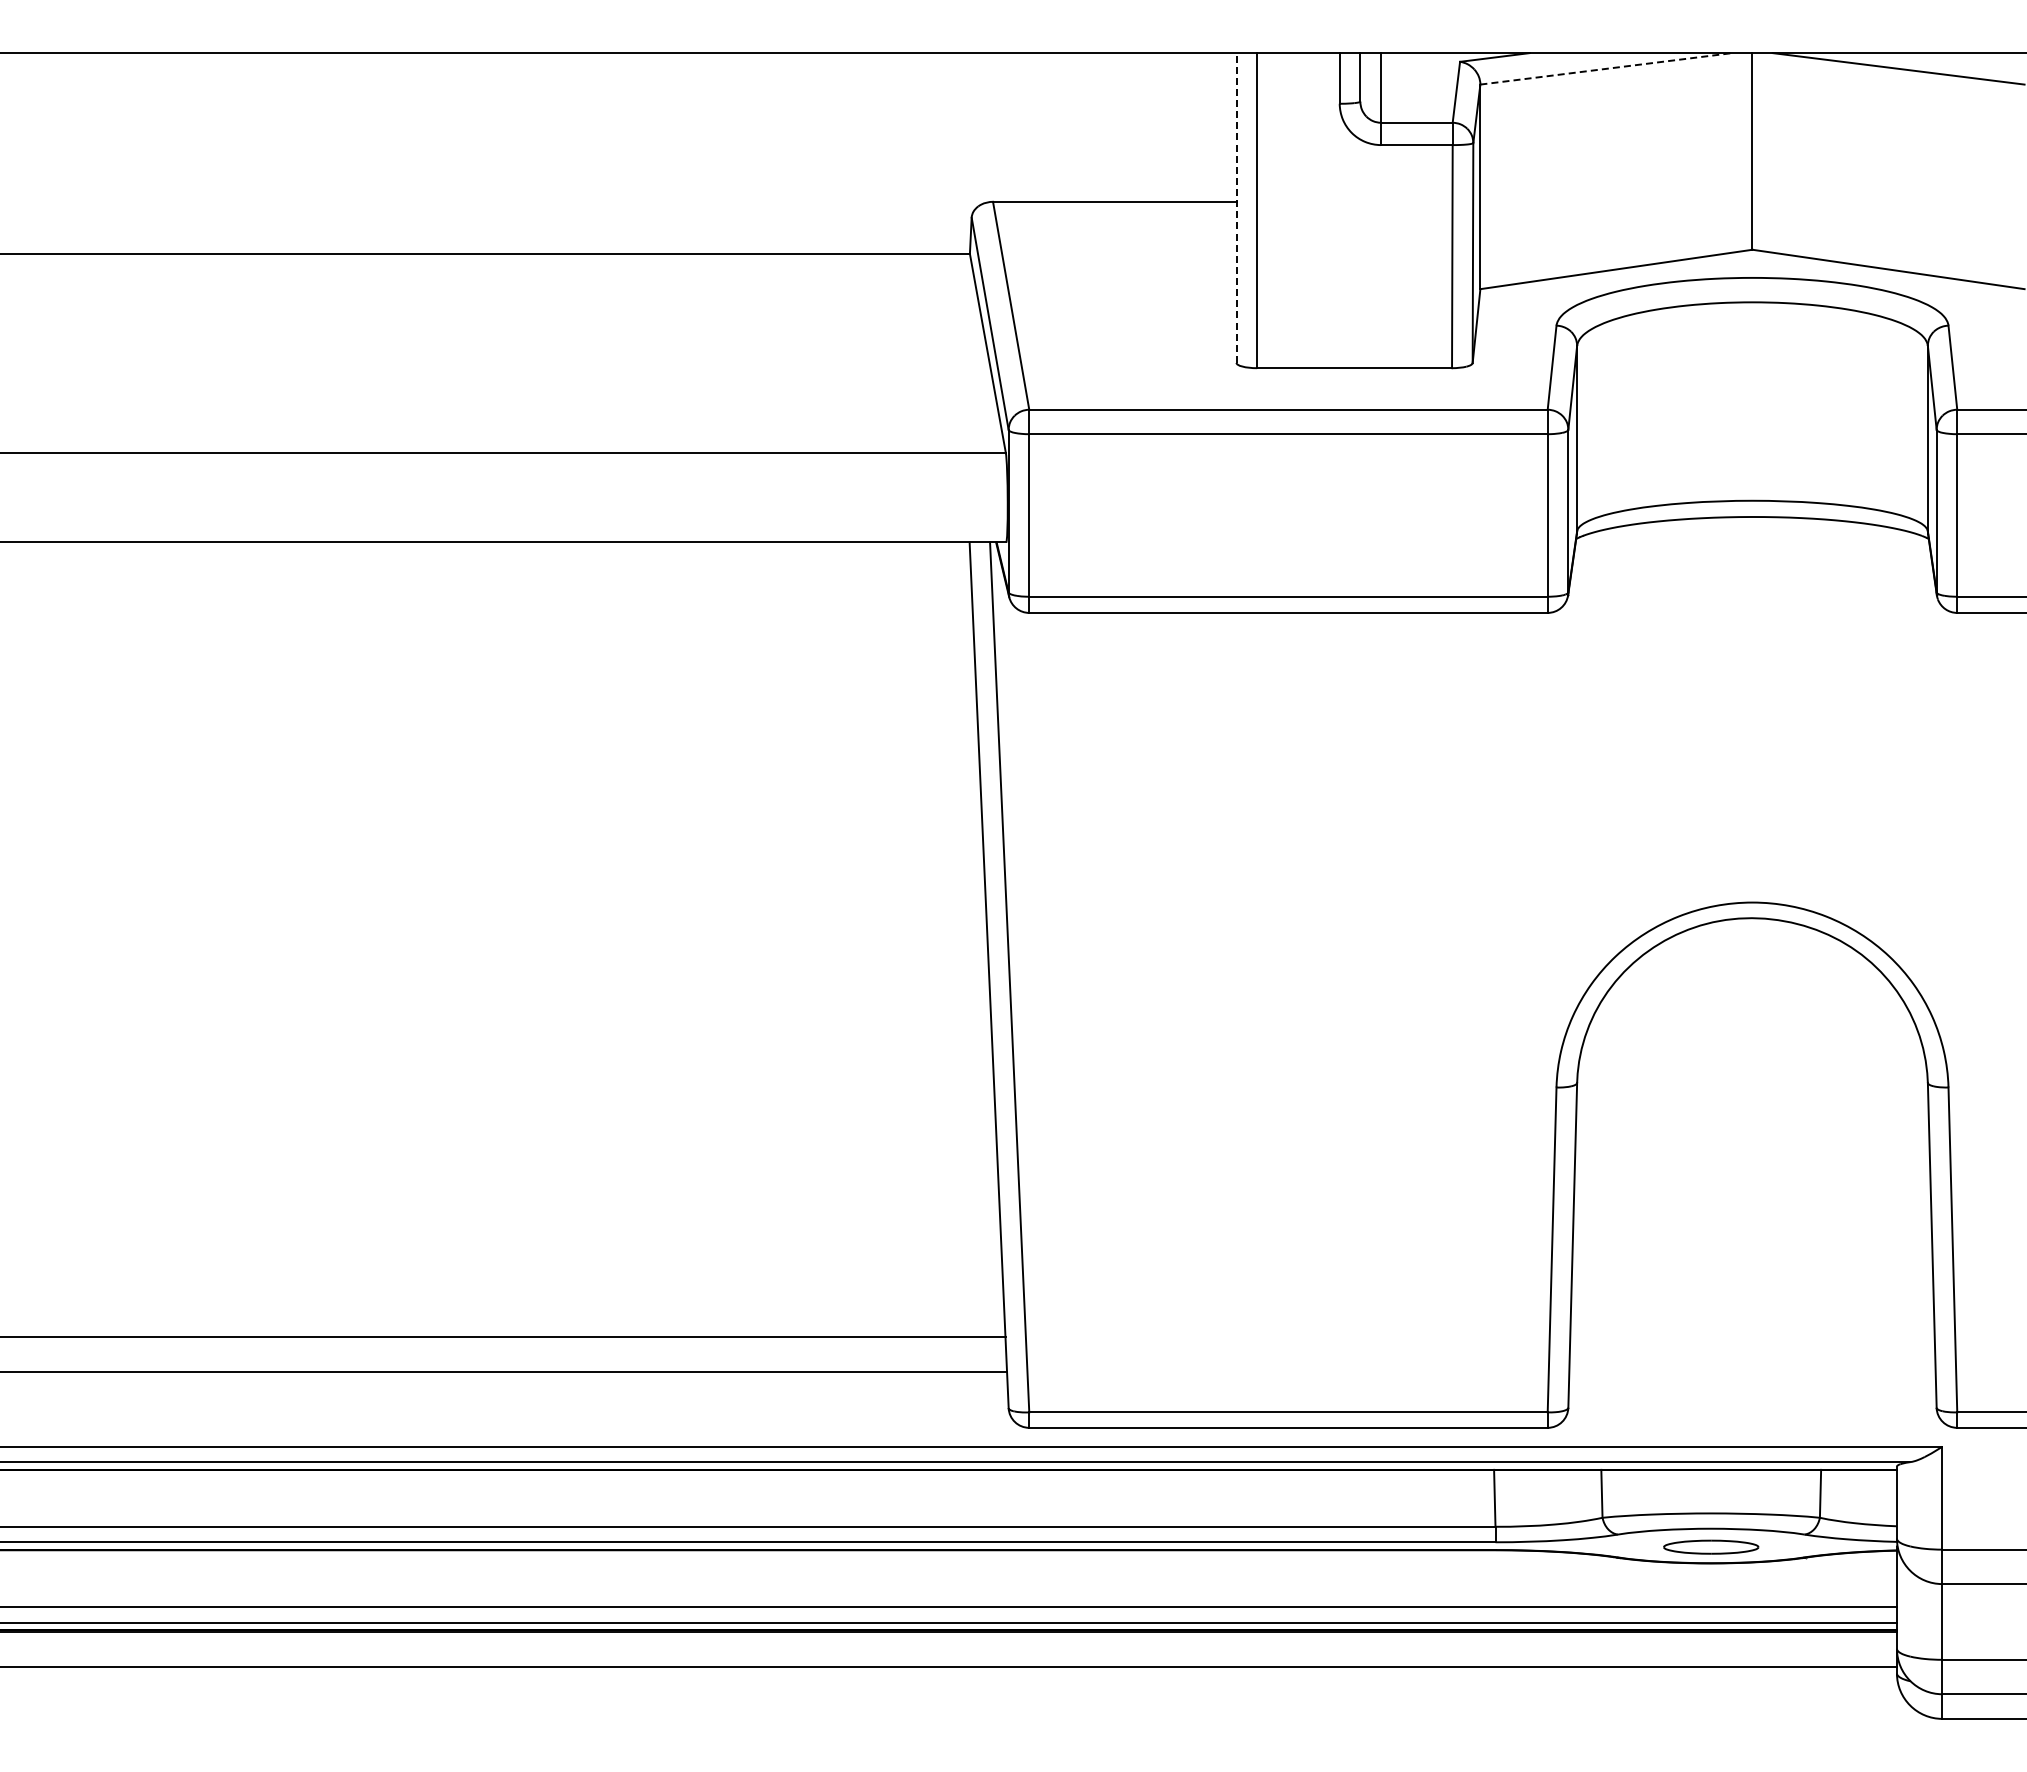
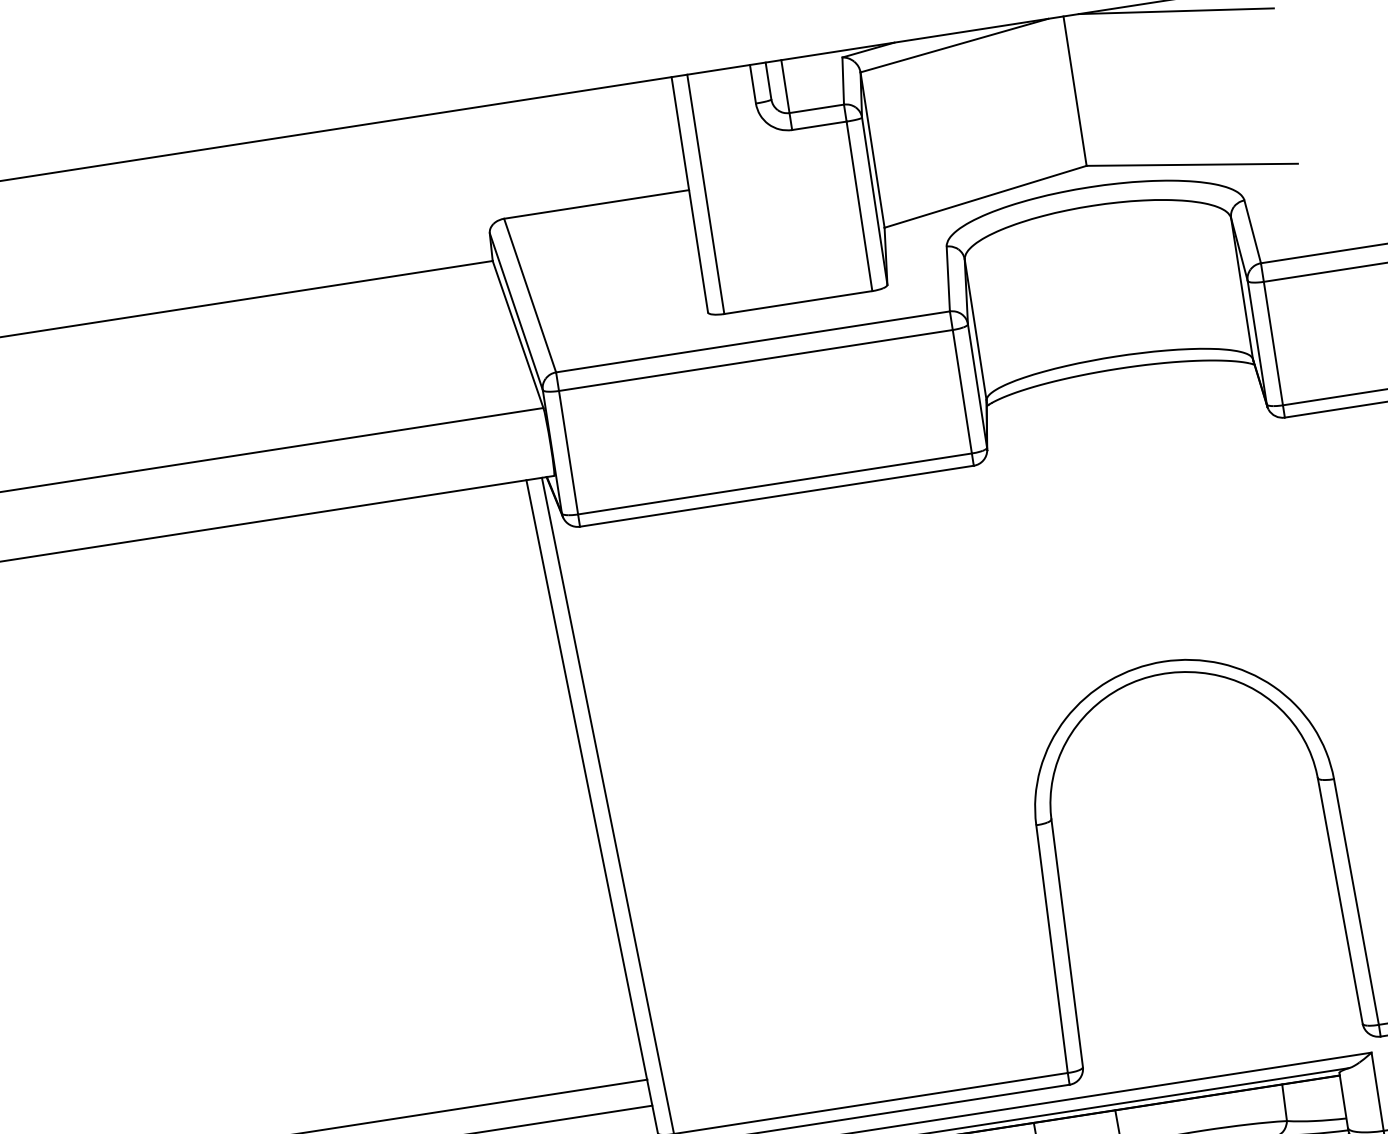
line: (1606, 68) -> (954, 45), dashed -> solid
line: (1236, 208) -> (689, 195), dashed -> solid

